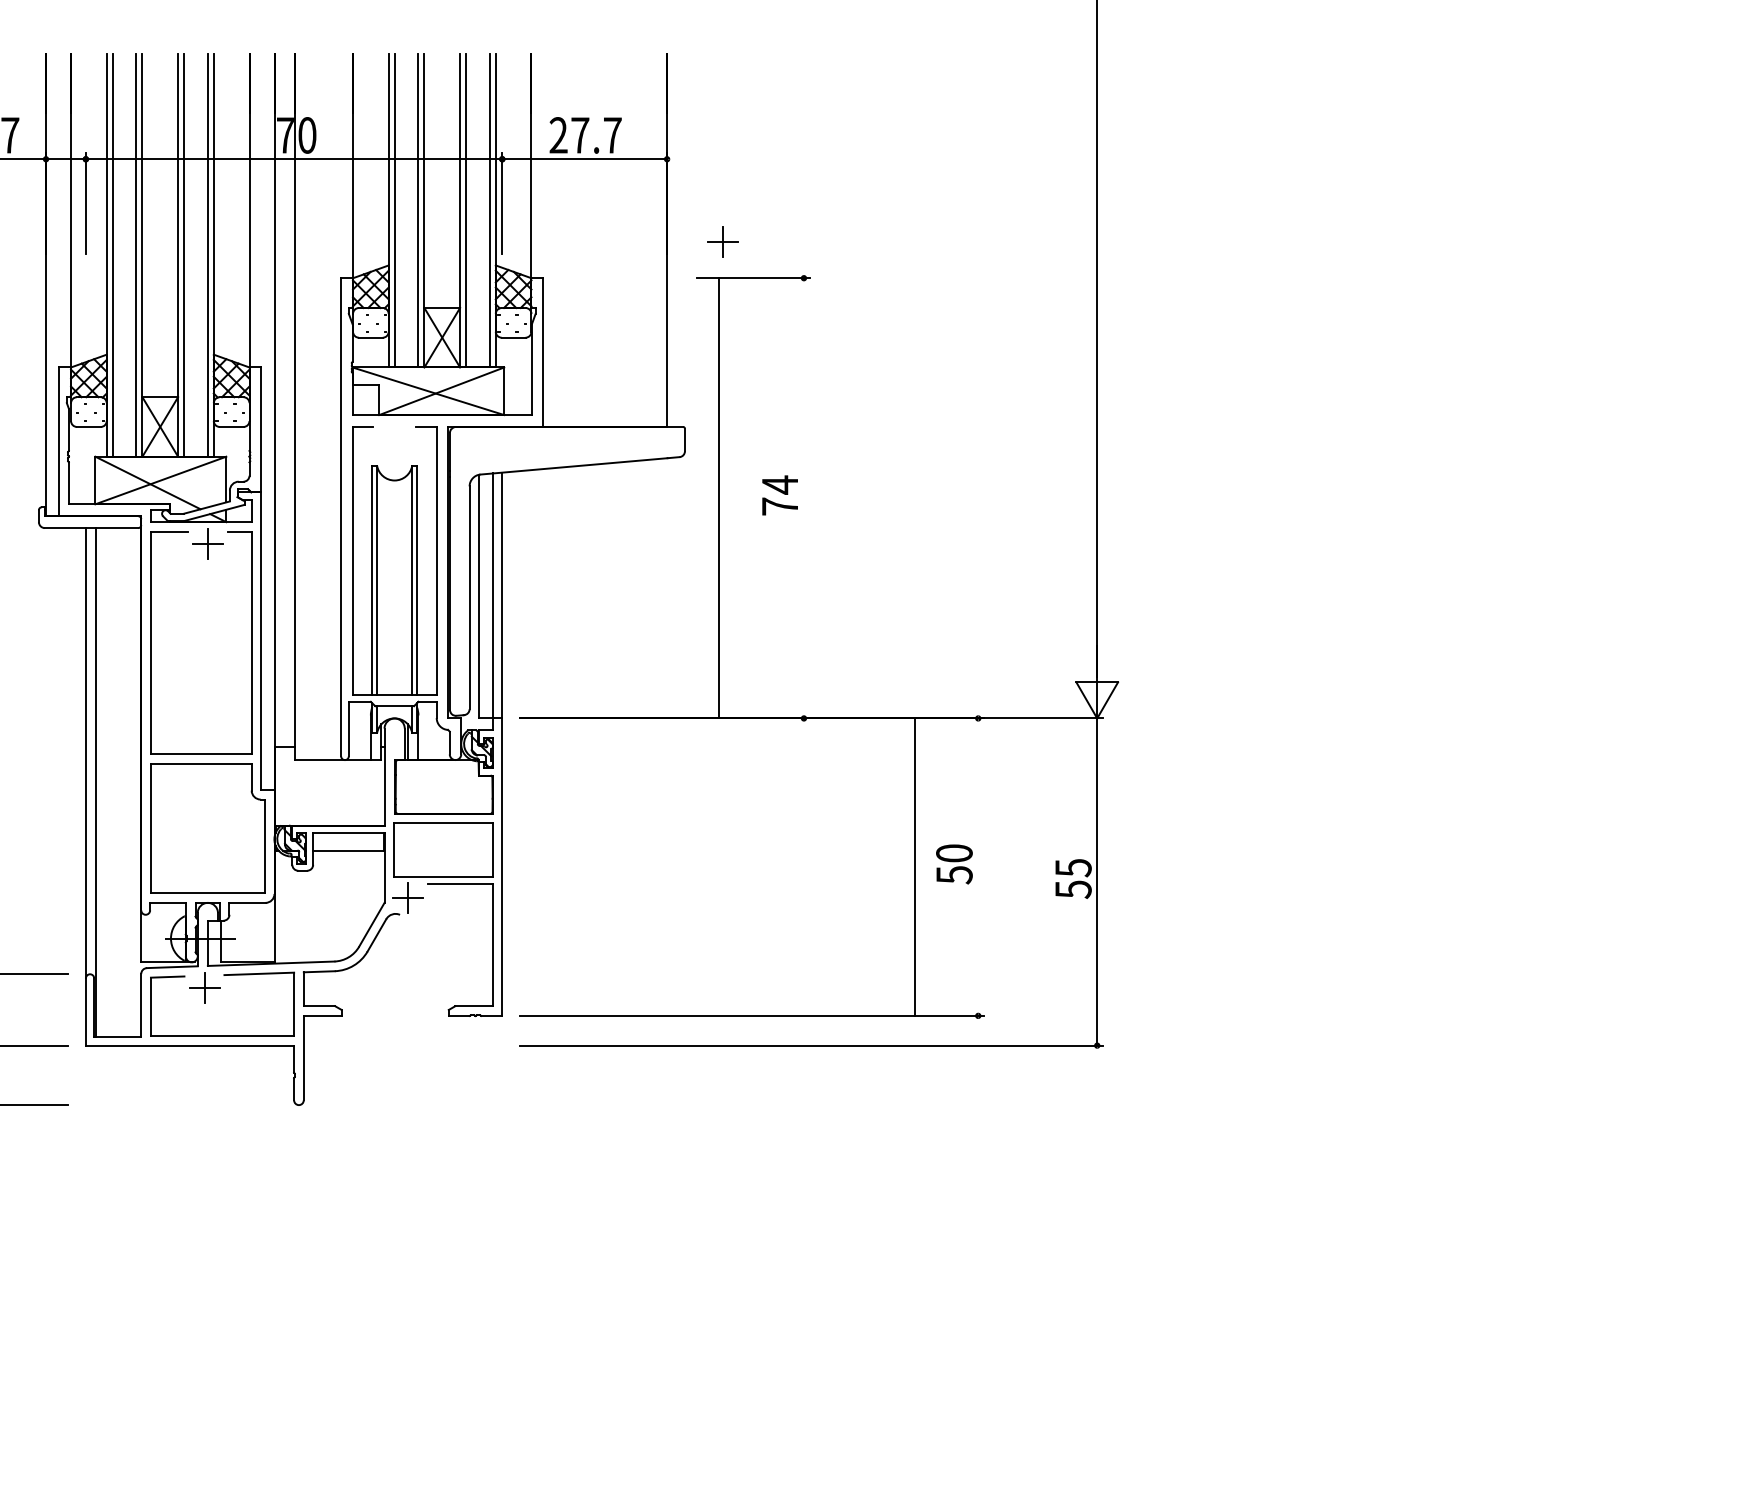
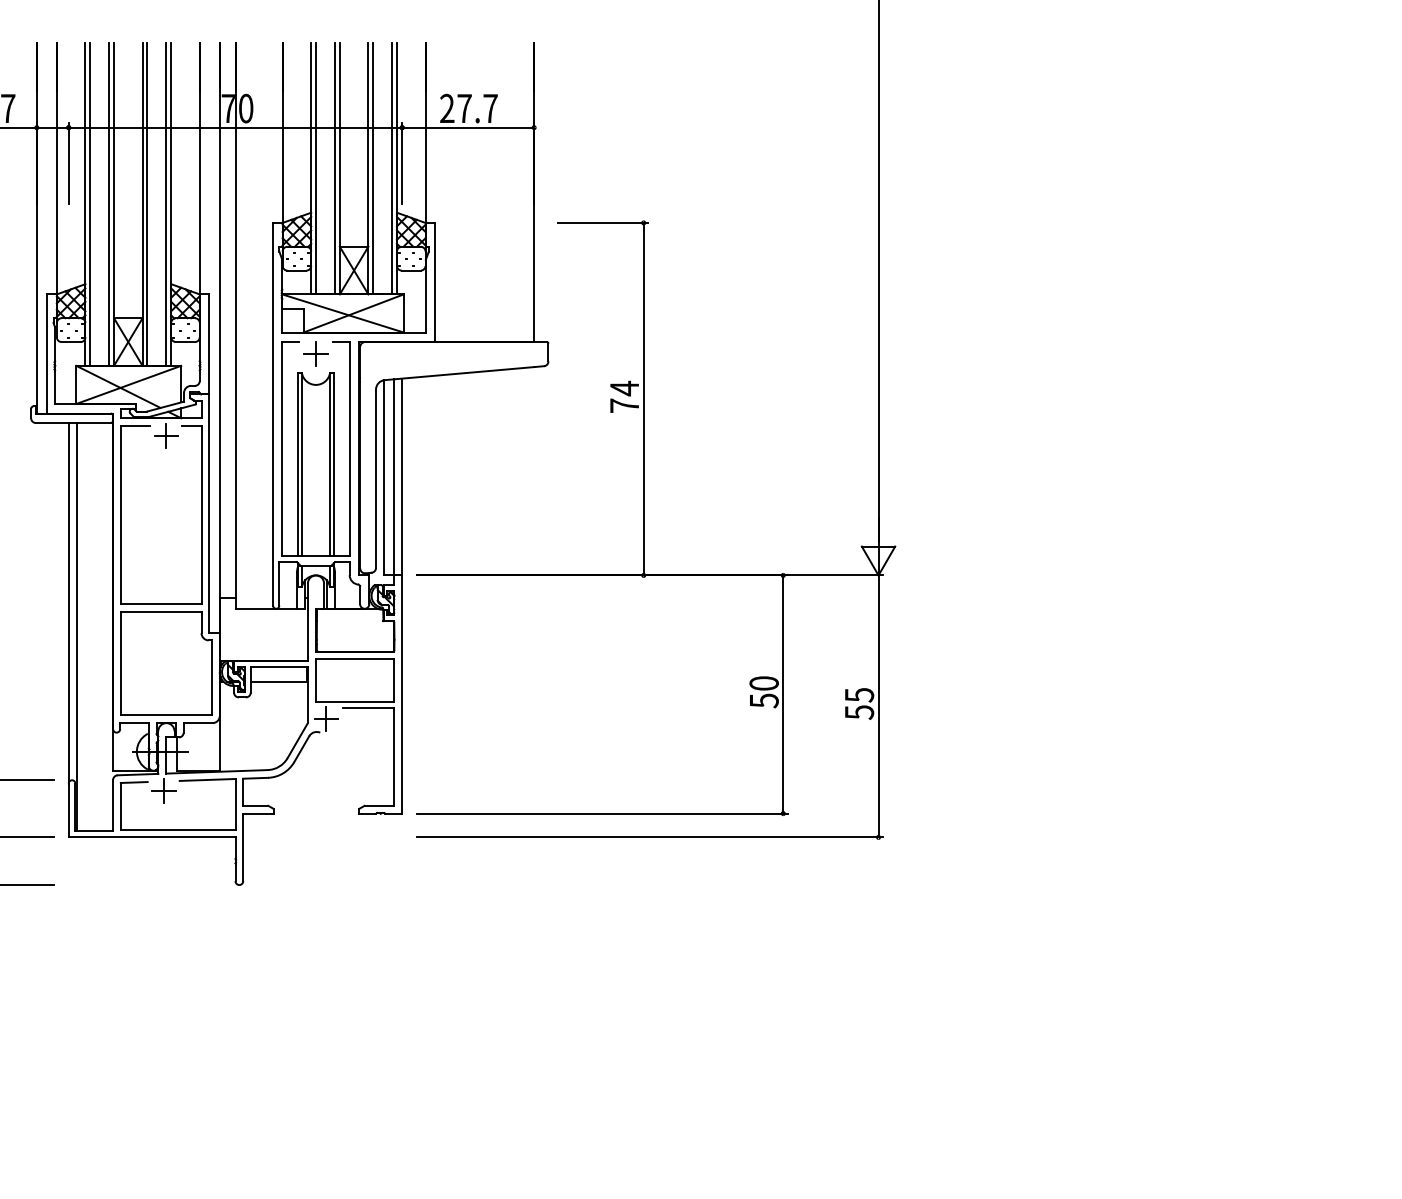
part: (722, 241) -> (315, 353), moved
line: (718, 498) -> (643, 399), moved
line: (915, 866) -> (783, 693), moved

